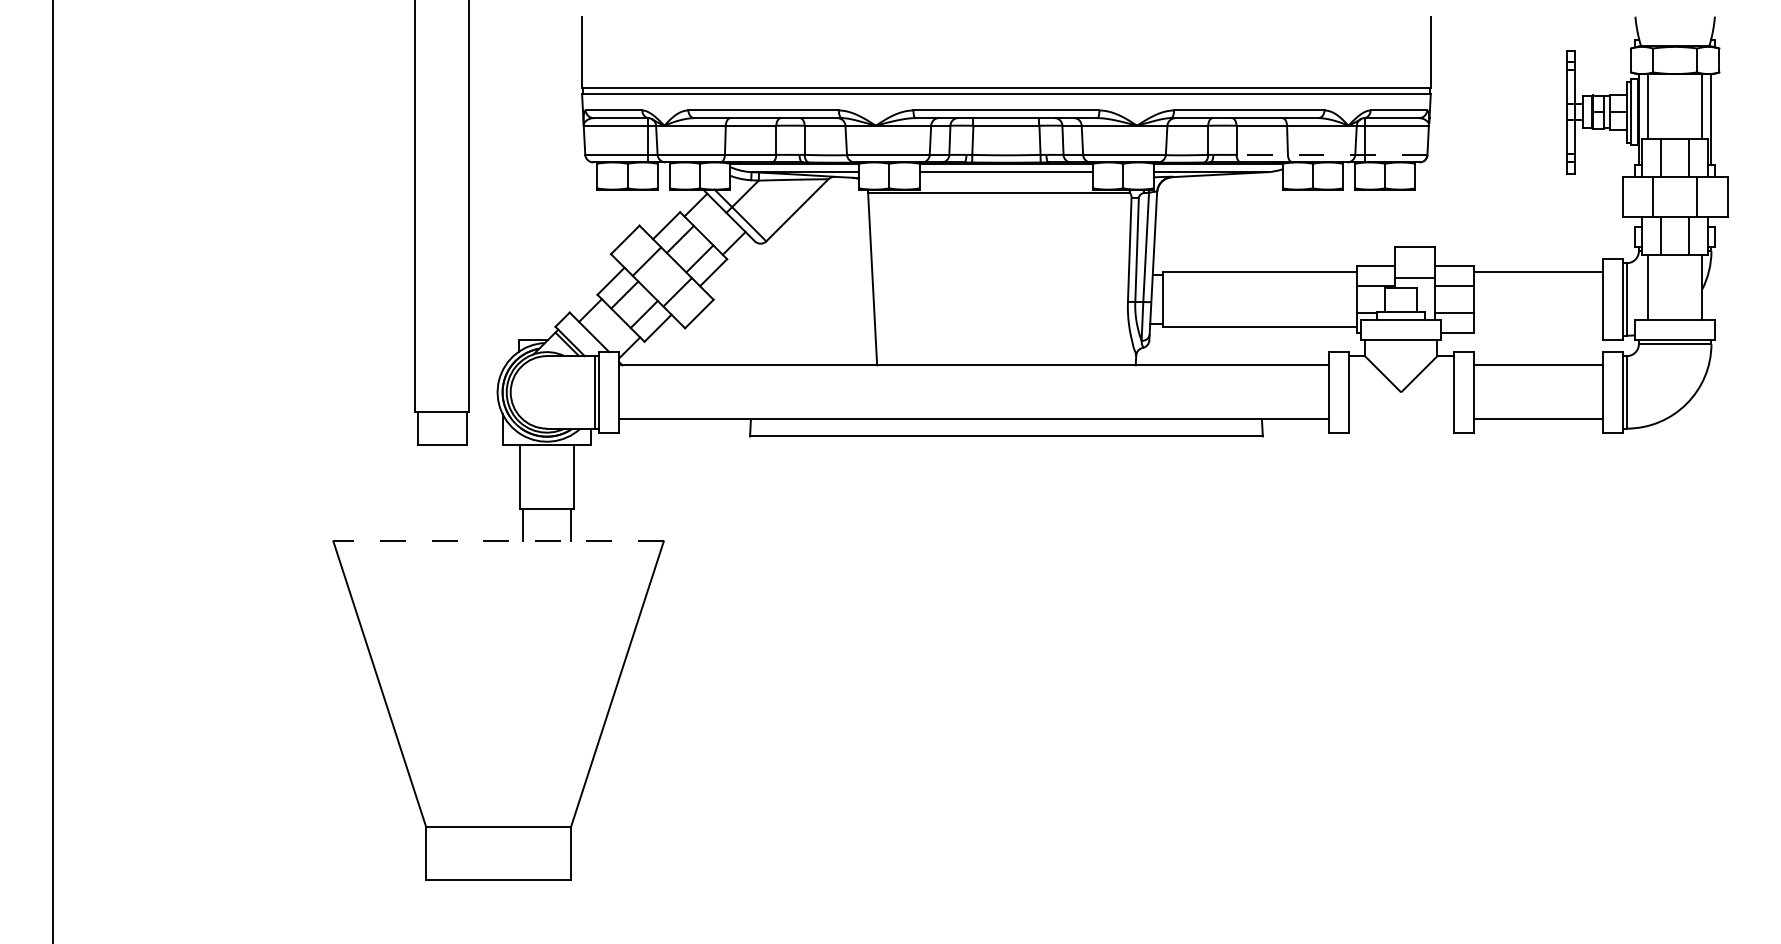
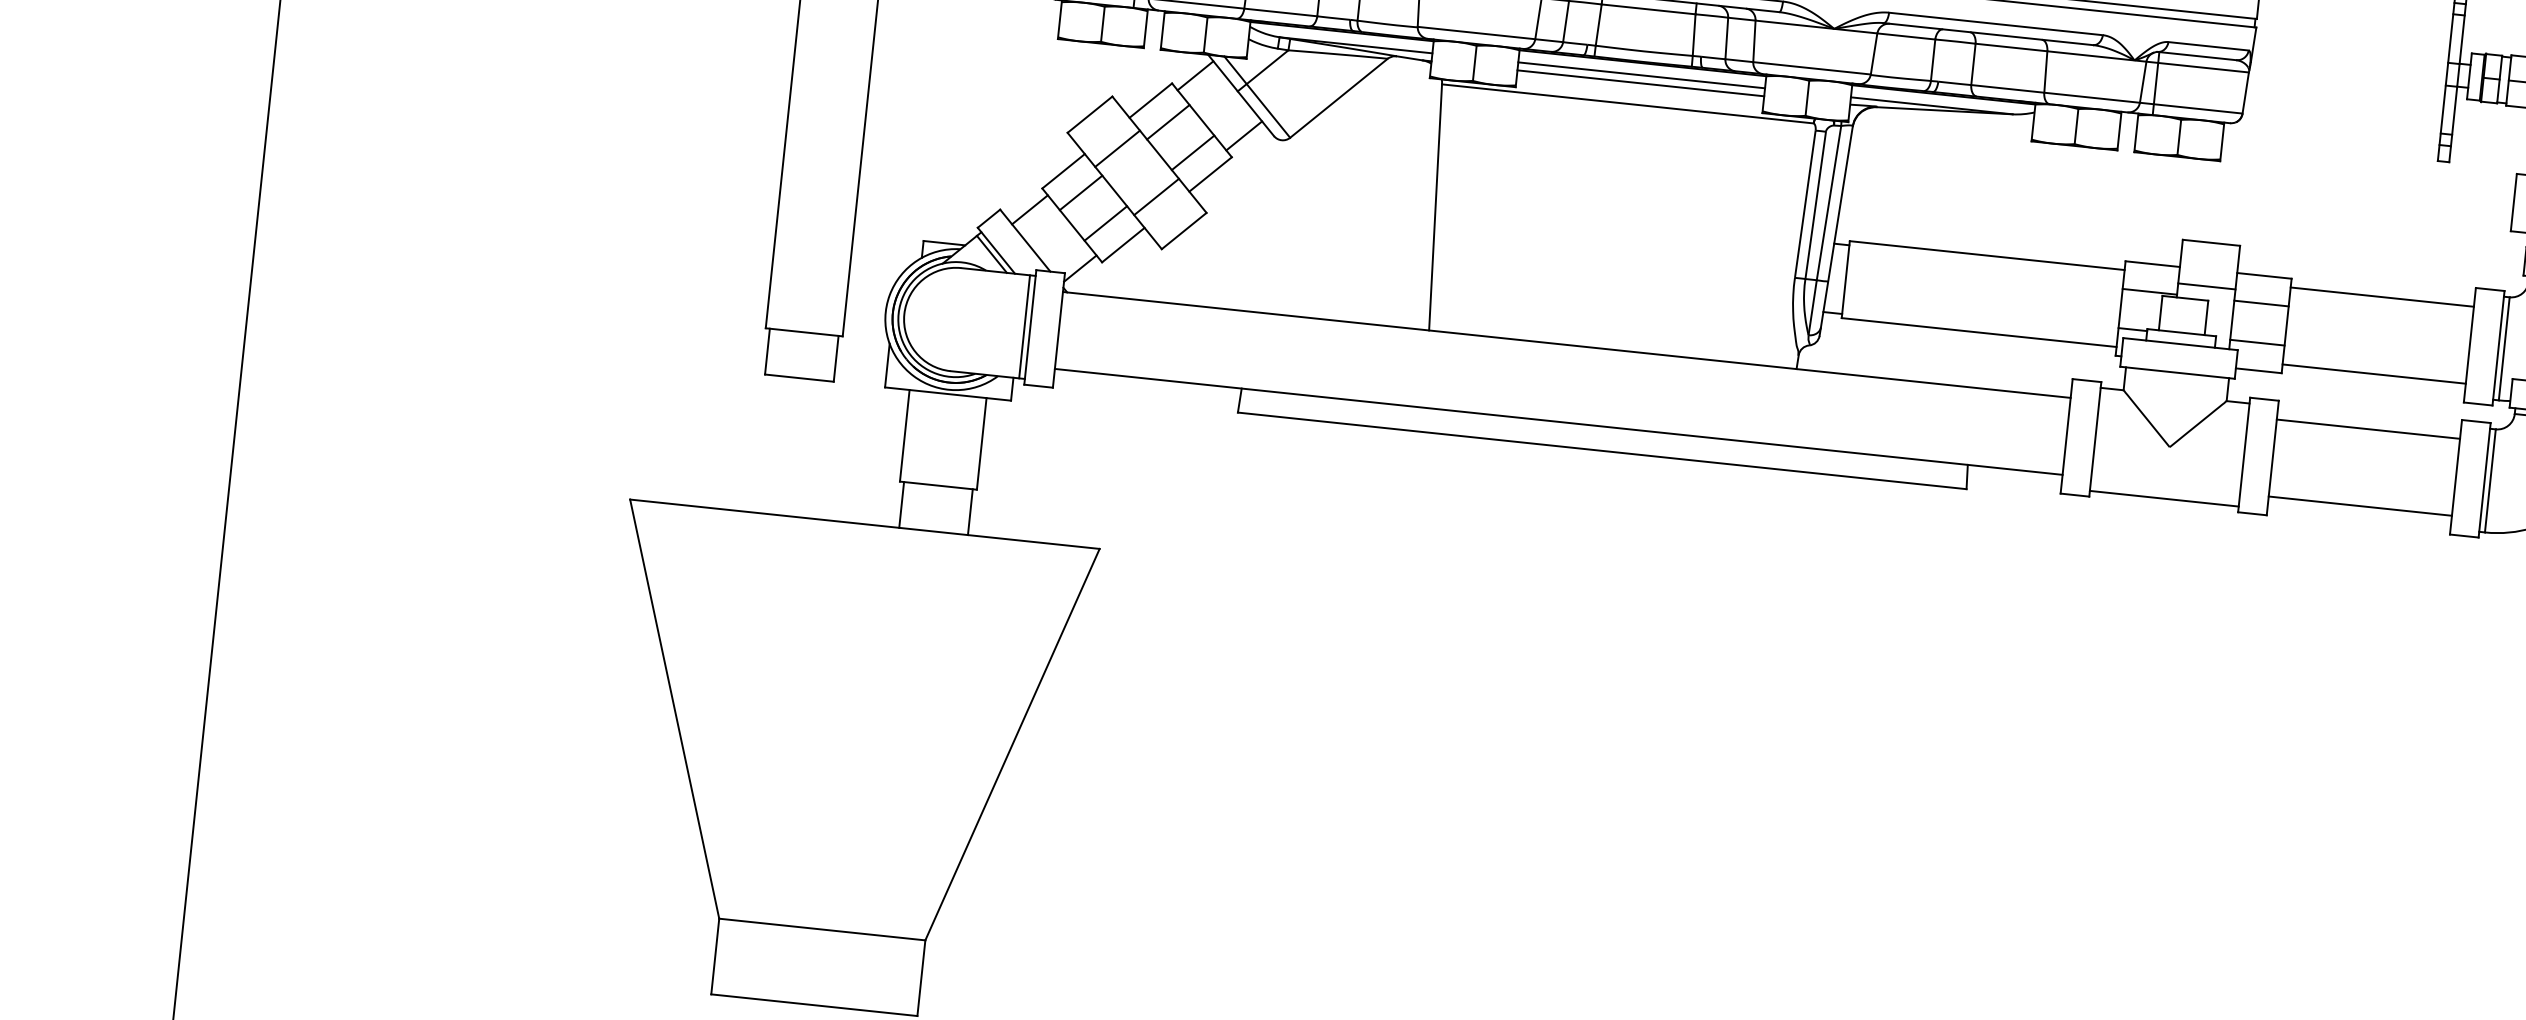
line: (1331, 154) -> (2106, 98), dashed -> solid
line: (1006, 177) -> (1640, 82), added
line: (1537, 326) -> (2373, 373), added
line: (1400, 428) -> (2163, 498), added
line: (498, 541) -> (864, 524), dashed -> solid

